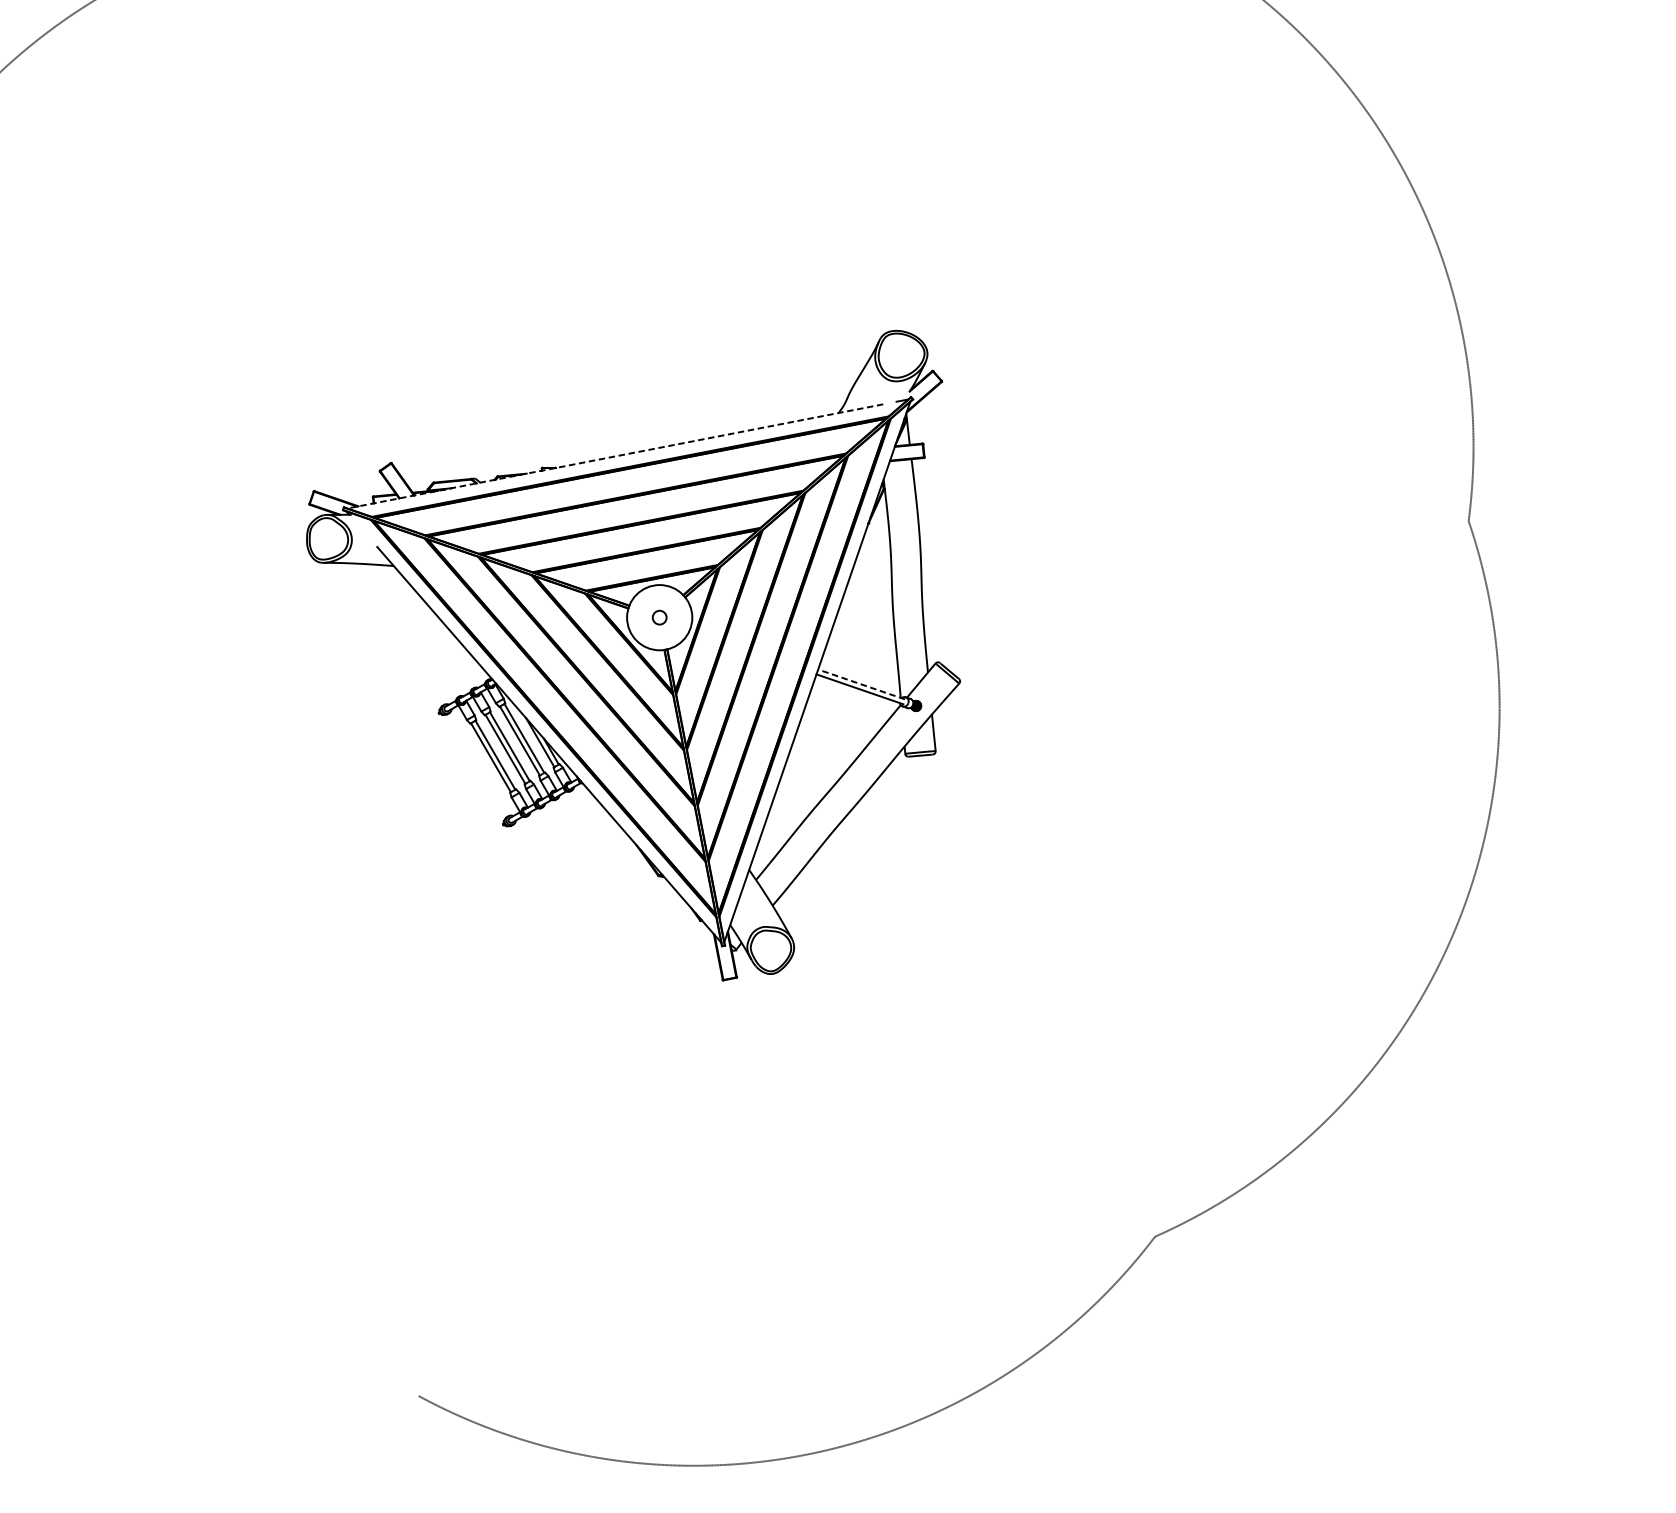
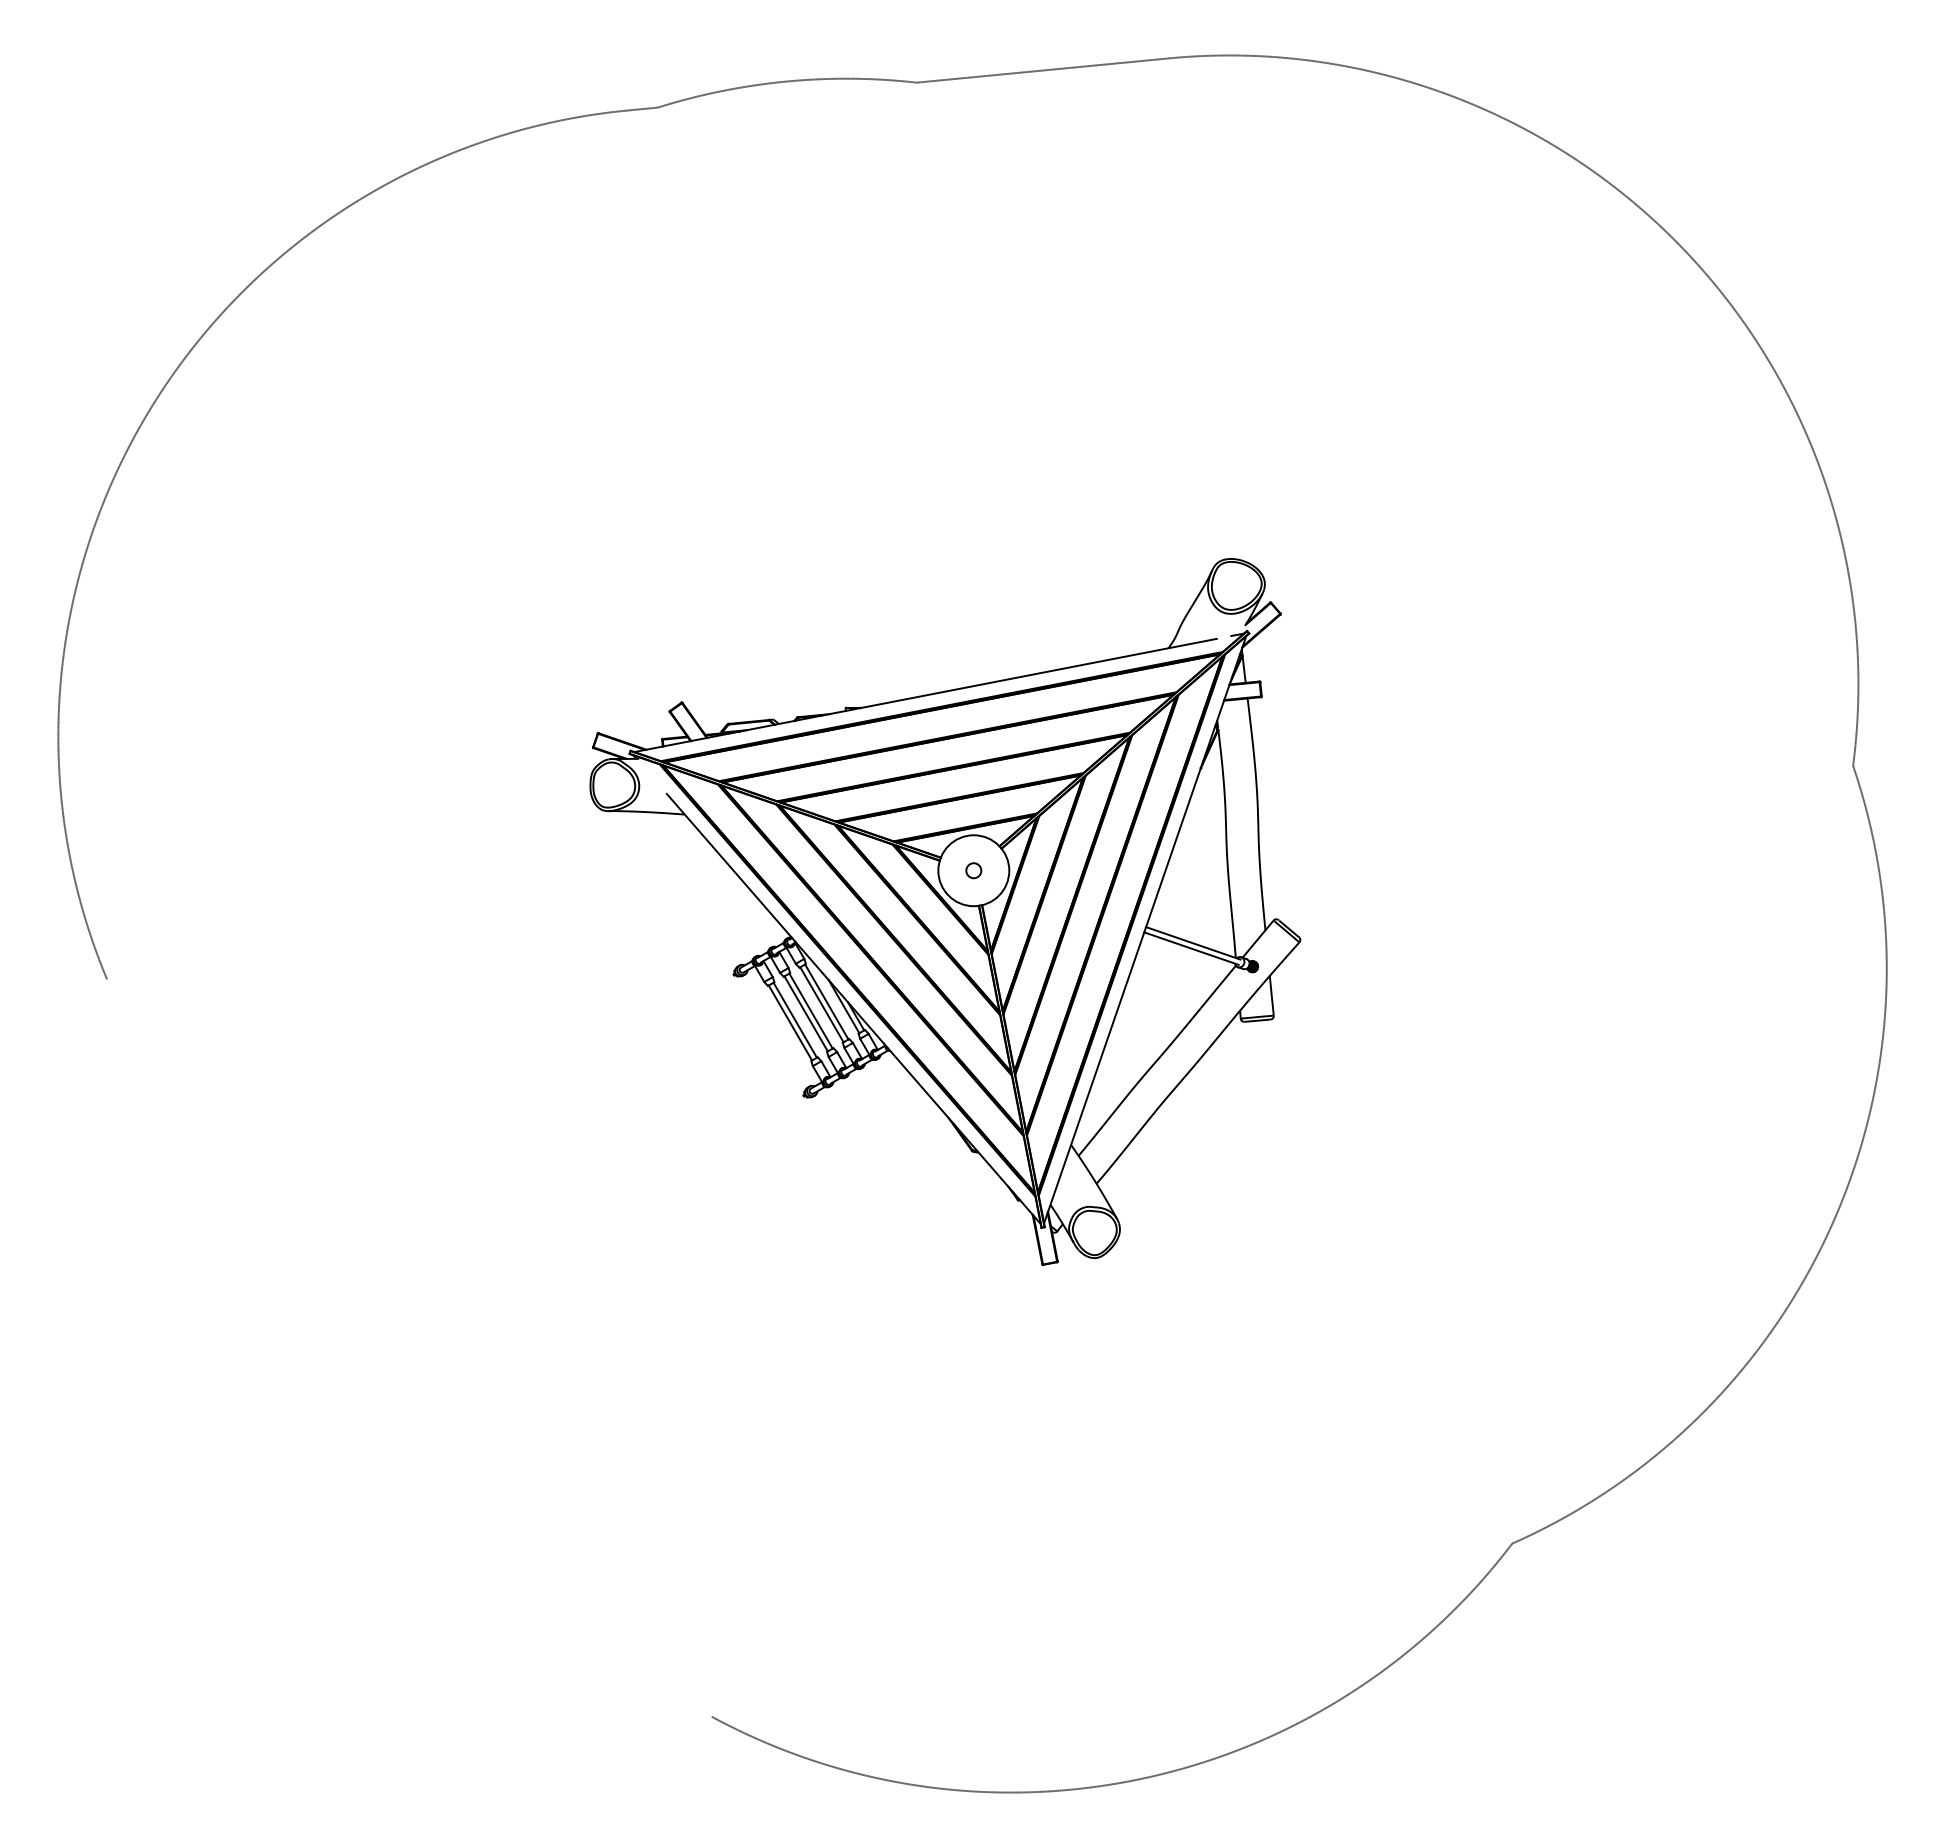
line: (615, 456) -> (925, 695), dashed -> solid
line: (861, 684) -> (1193, 943), dashed -> solid

